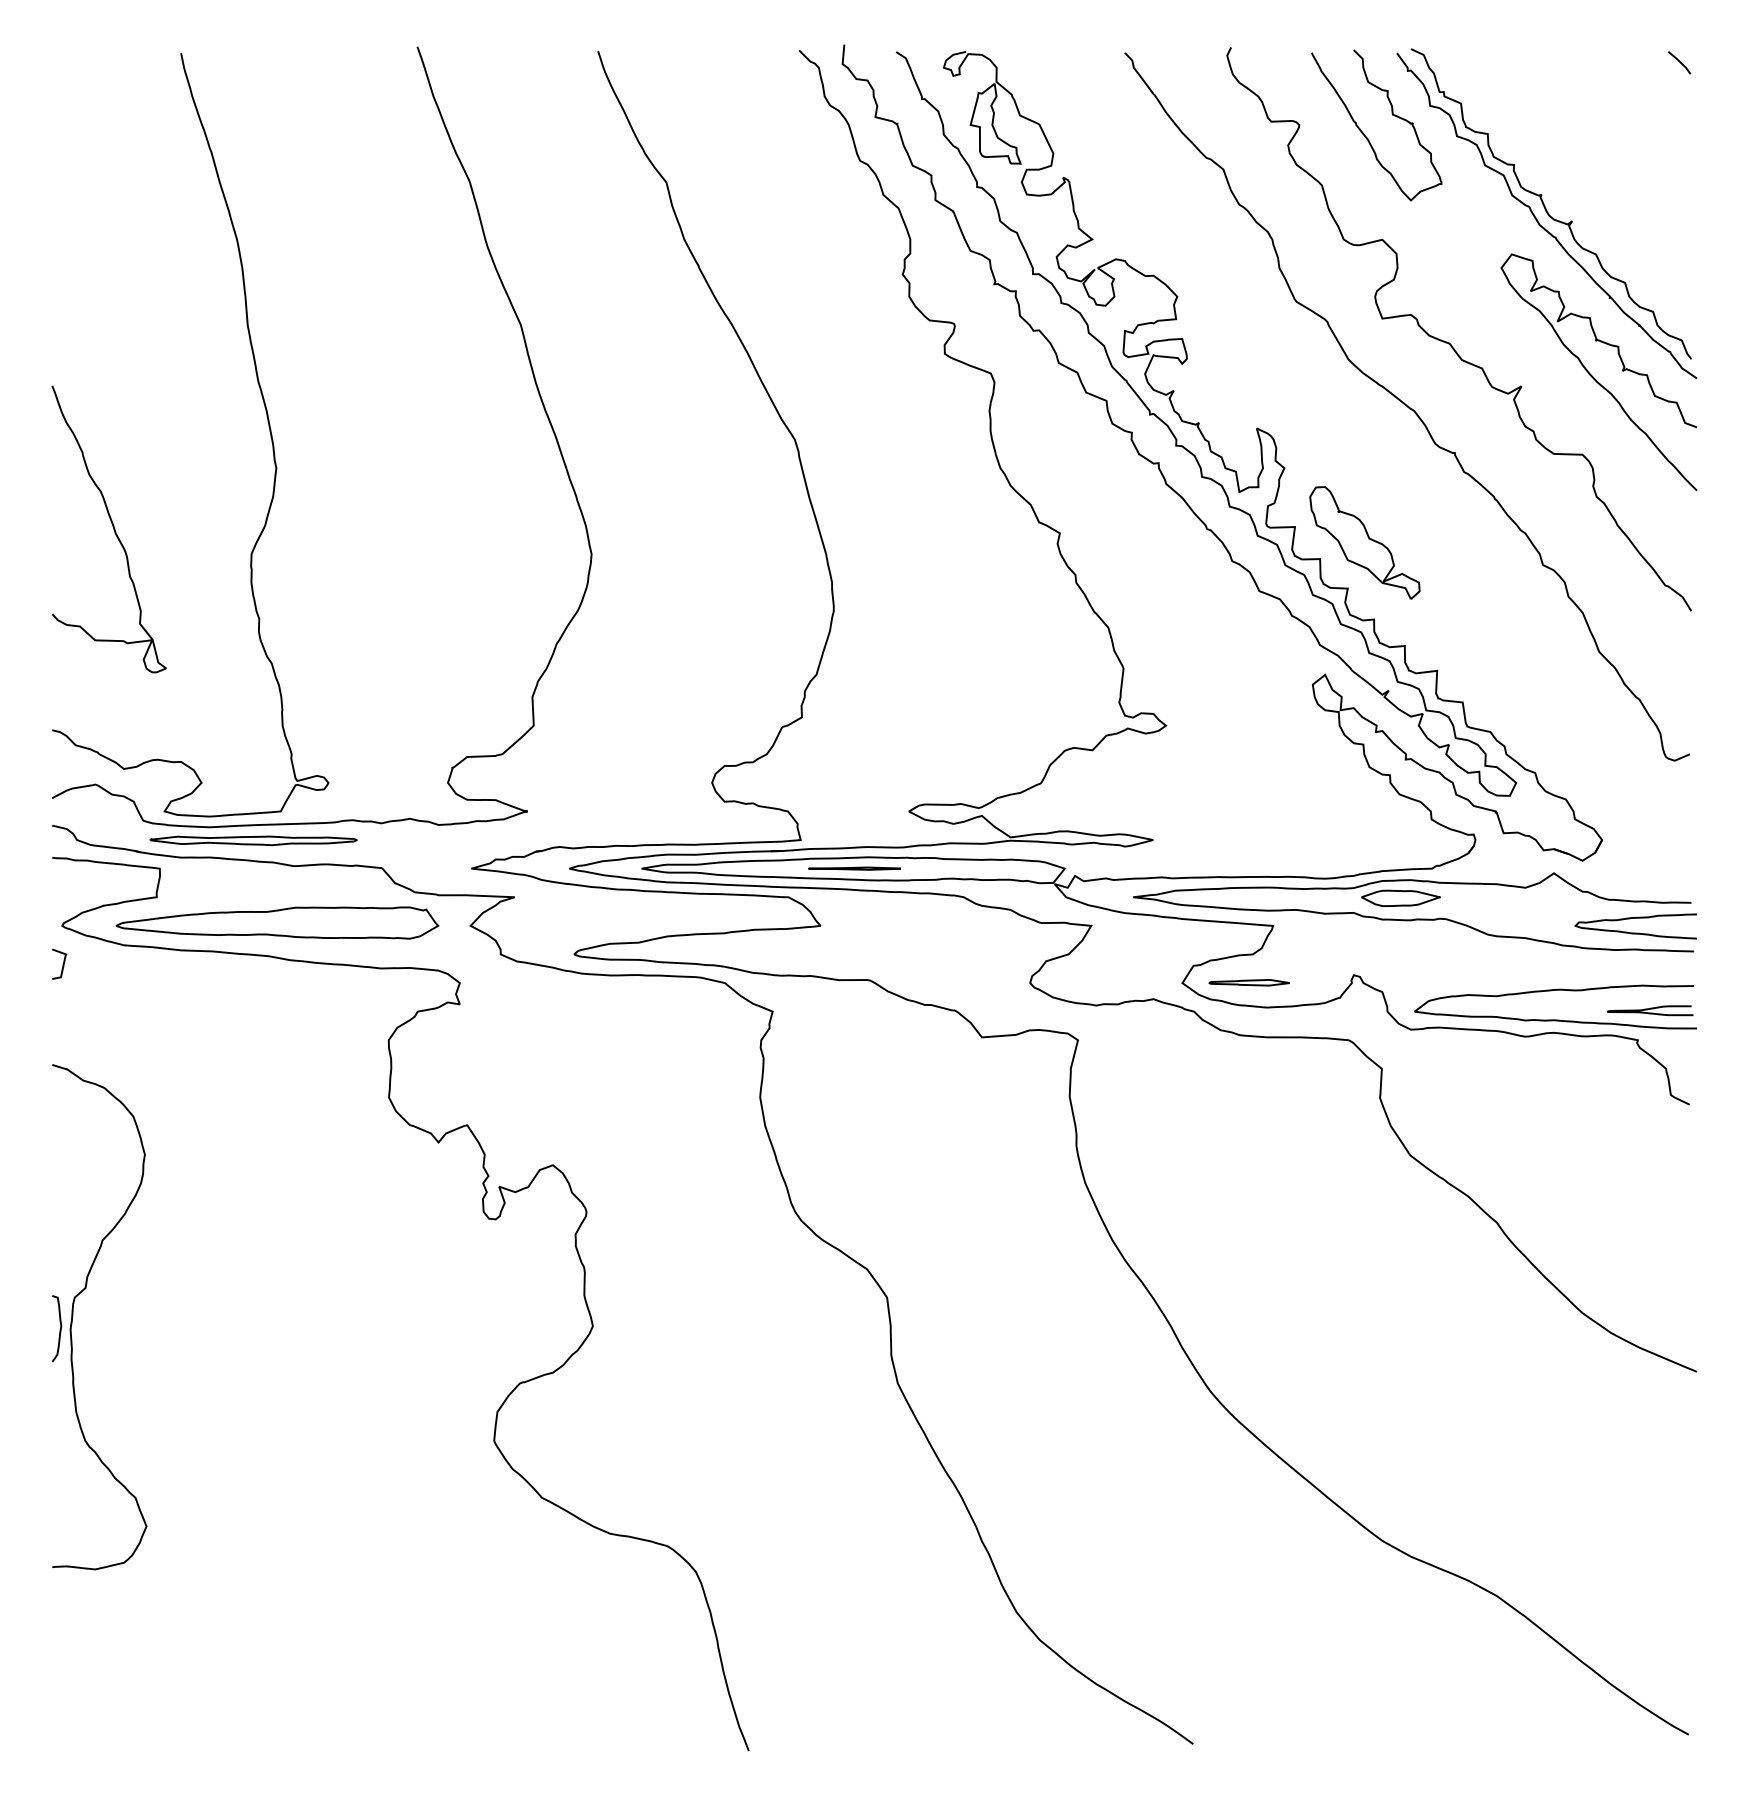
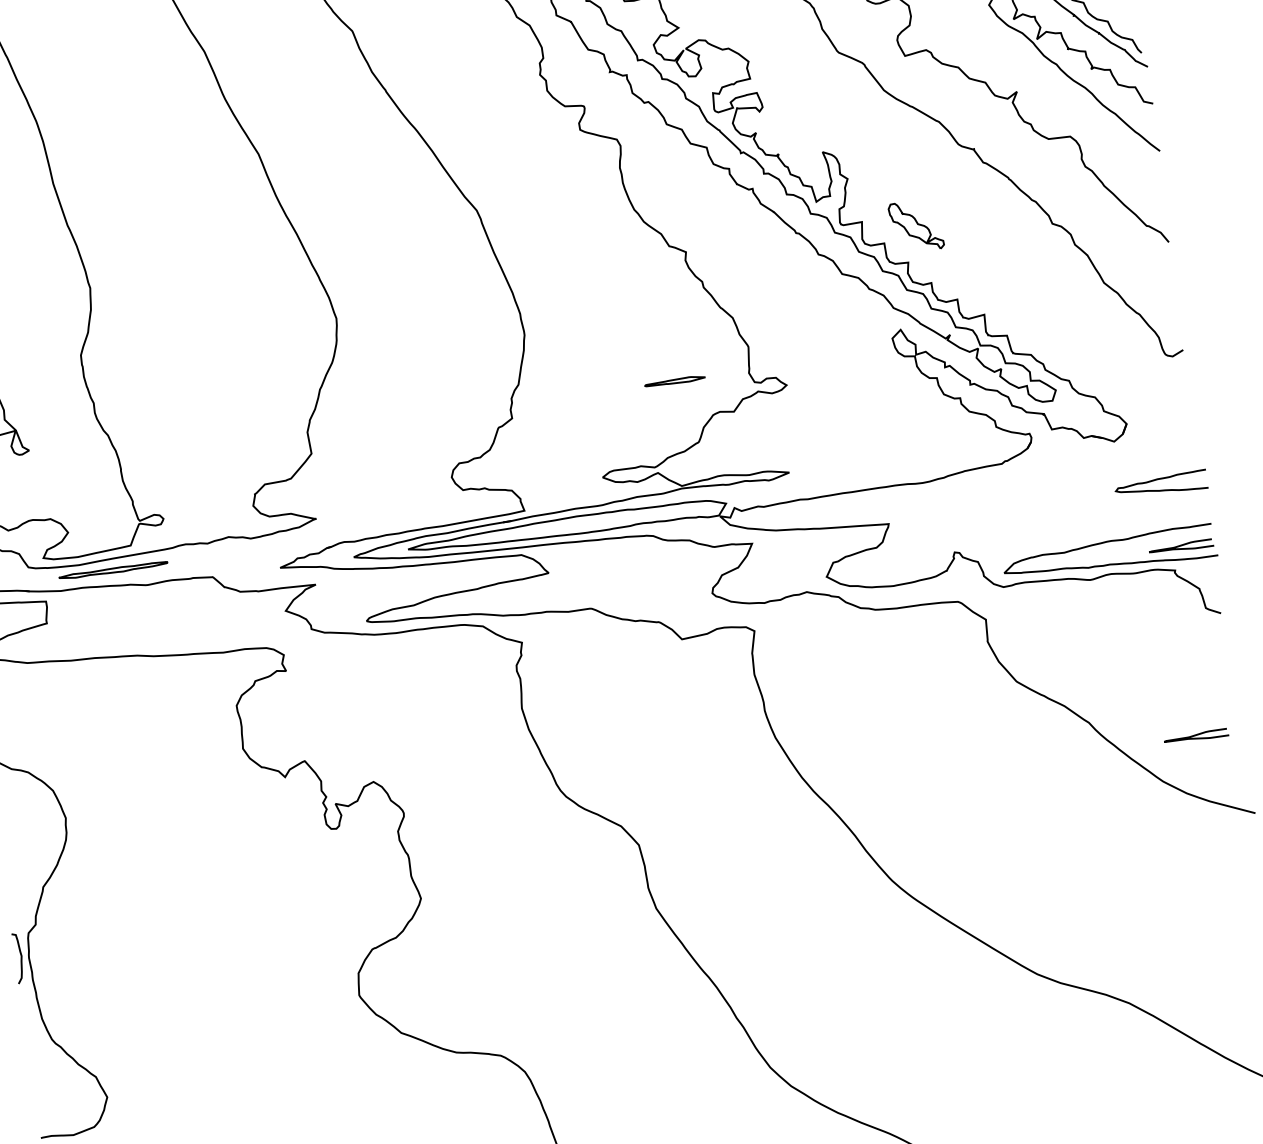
part: (1364, 542) -> (915, 226), size x0.6
part: (253, 840) -> (113, 570), size x0.7
line: (854, 868) -> (567, 526), removed
part: (1413, 912) -> (992, 498), removed
part: (277, 922) -> (140, 629), removed
part: (1248, 982) -> (674, 381), moved
curve: (1634, 1259) -> (1196, 735), added

